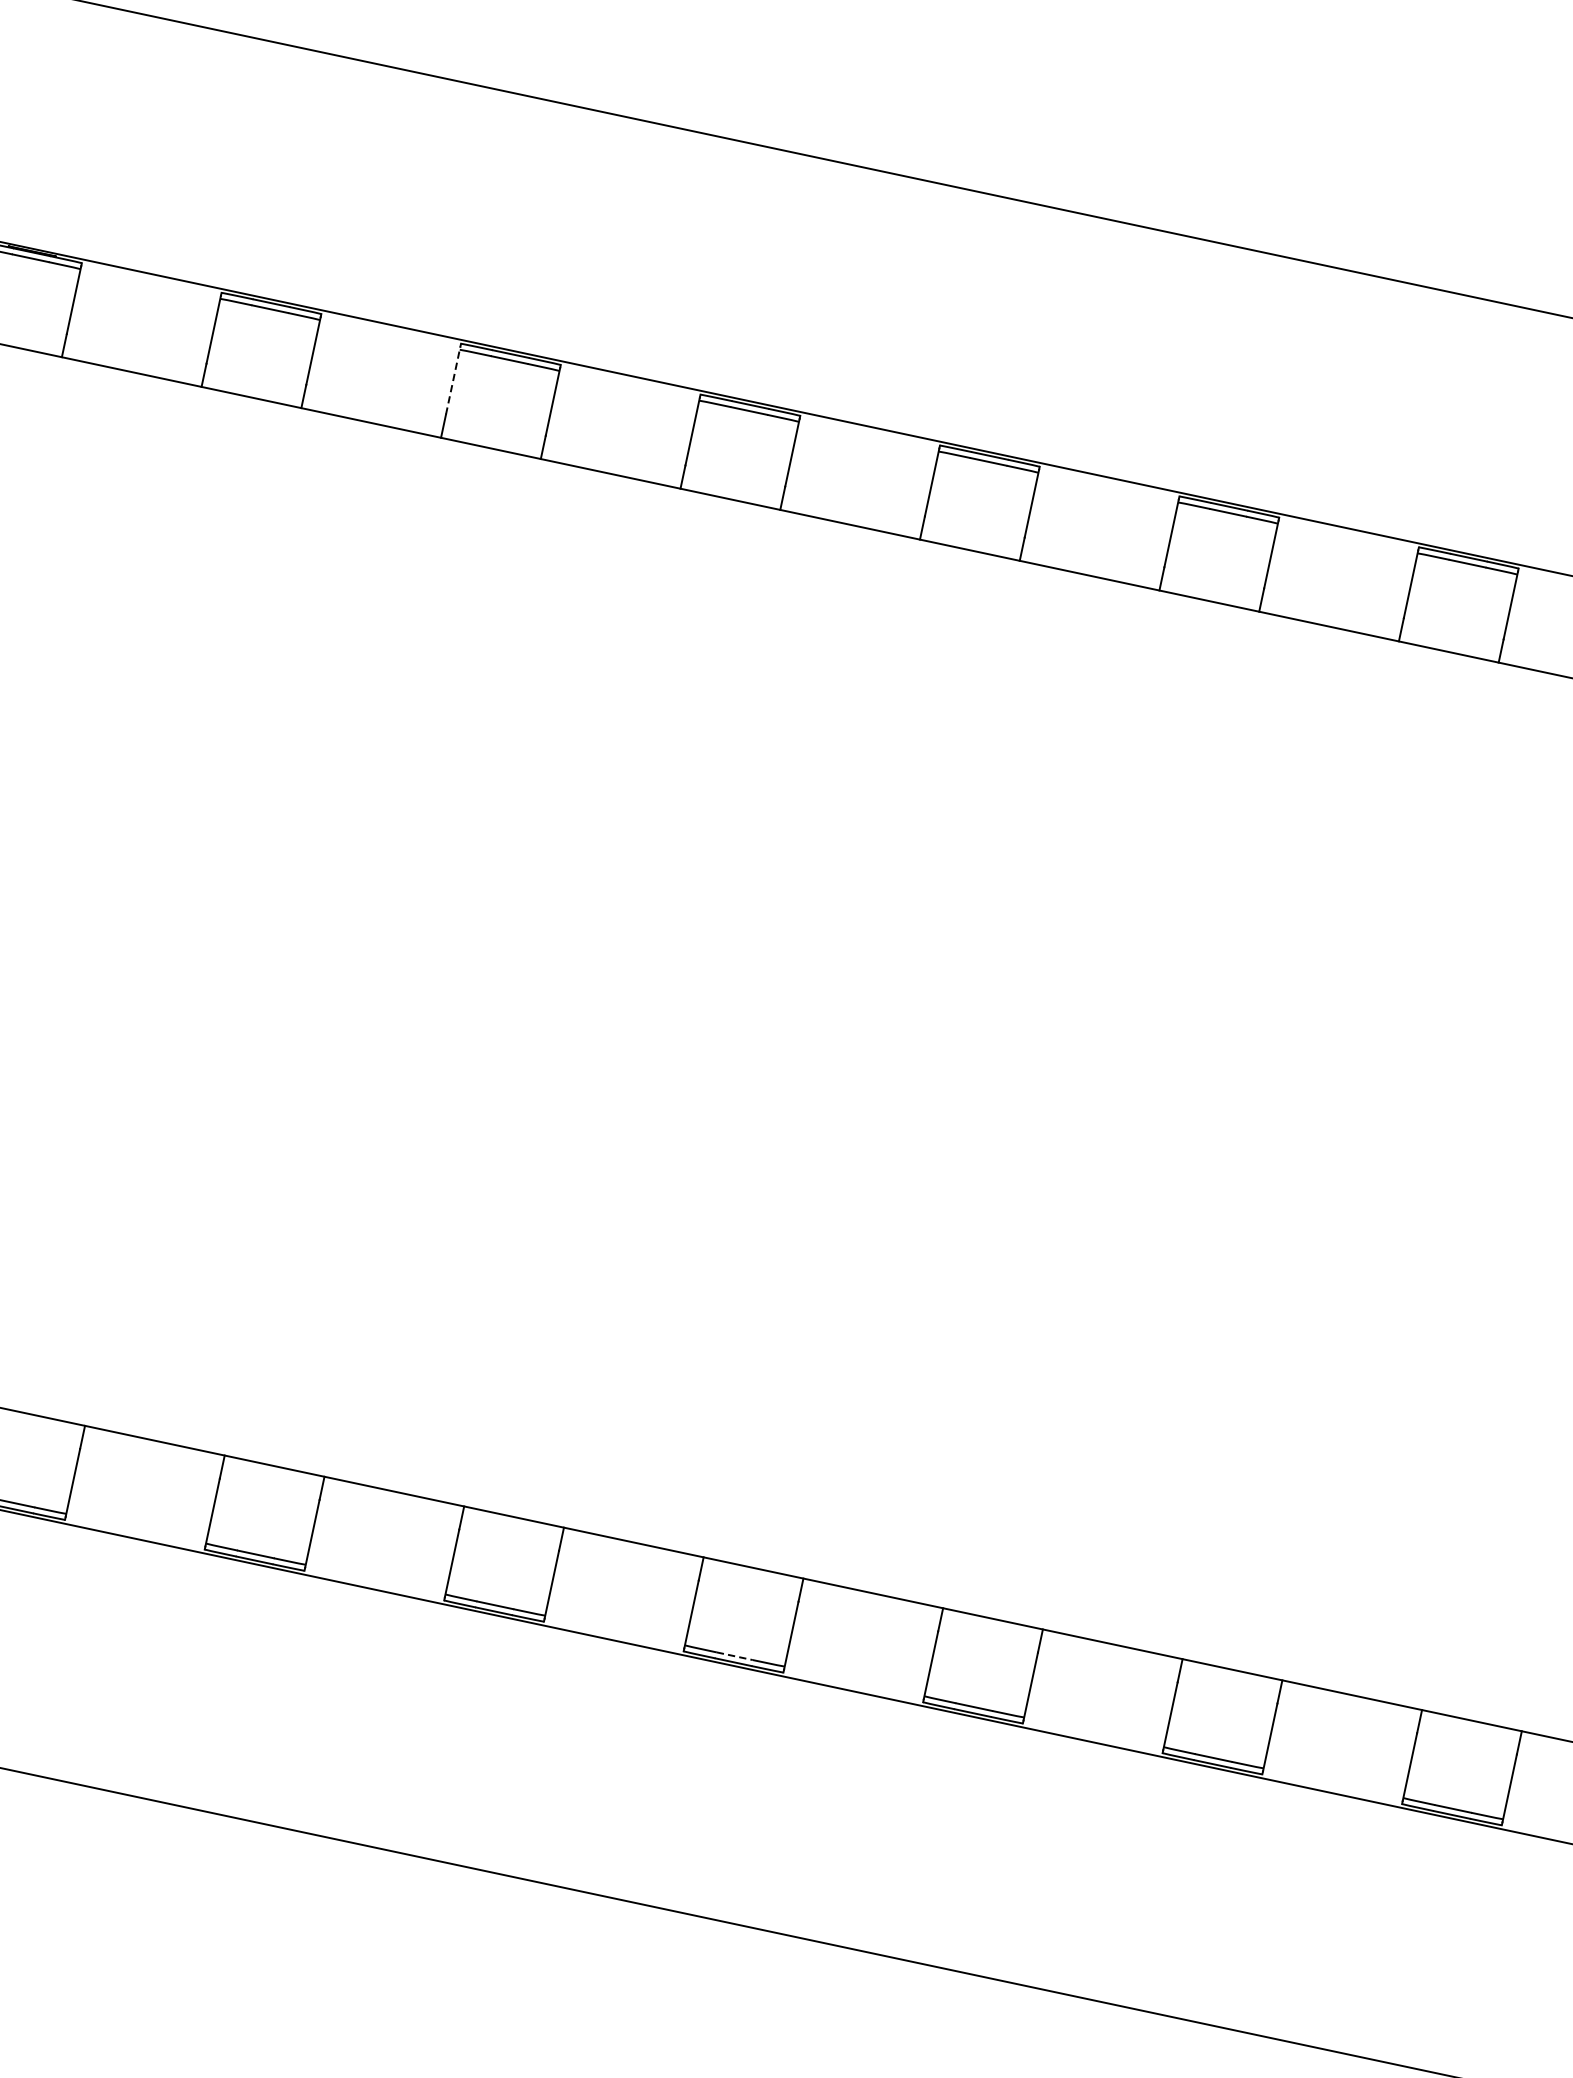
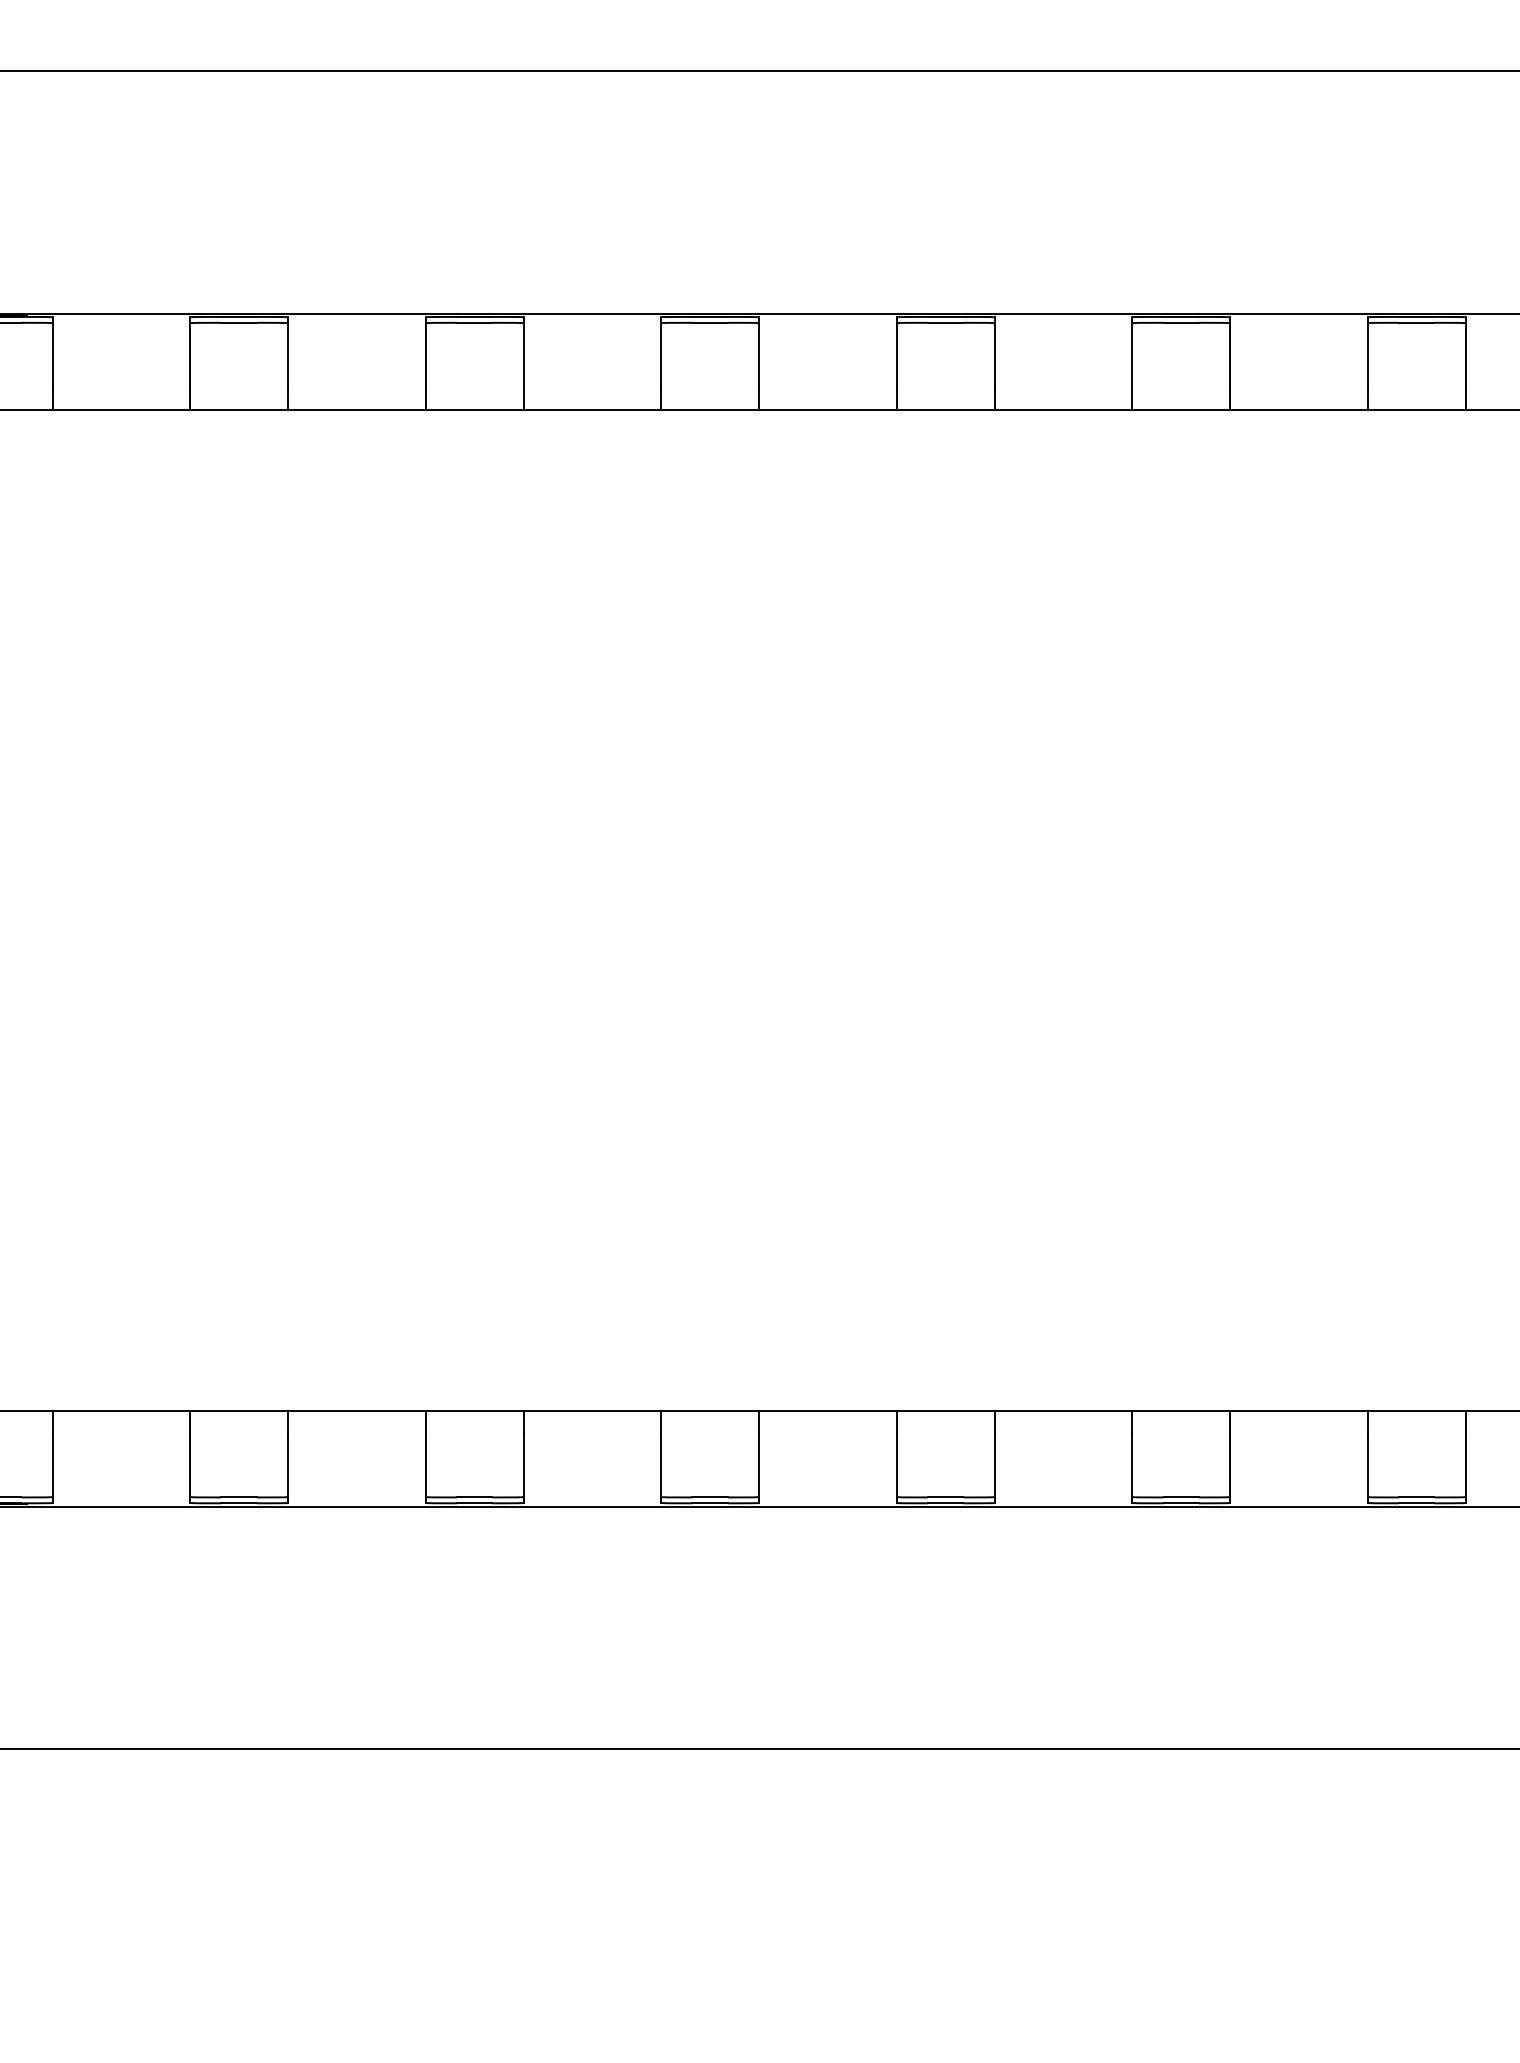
line: (453, 379) -> (425, 352), dashed -> solid
line: (734, 1656) -> (945, 1497), dashed -> solid

